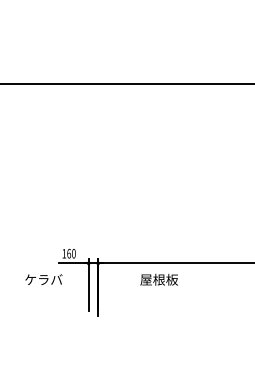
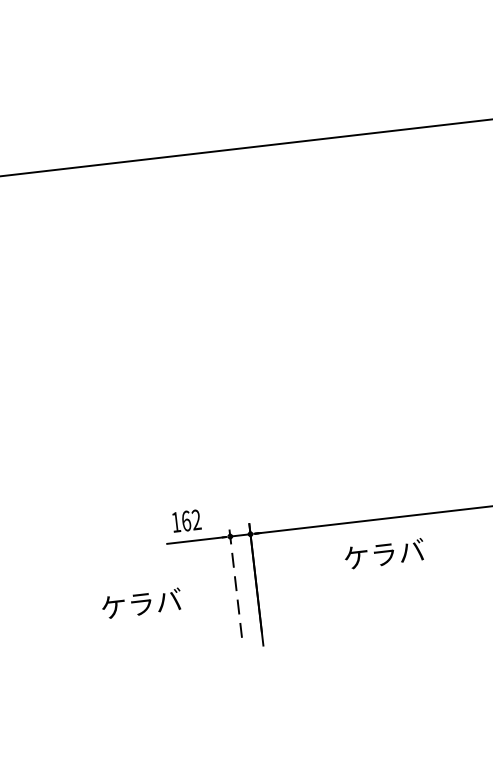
text: (73, 253) -> (195, 519), 160 -> 162
text: (43, 279) -> (140, 603), moved
text: (158, 279) -> (382, 553), 屋根板 -> ケラバ
line: (88, 284) -> (235, 581), solid -> dashed

